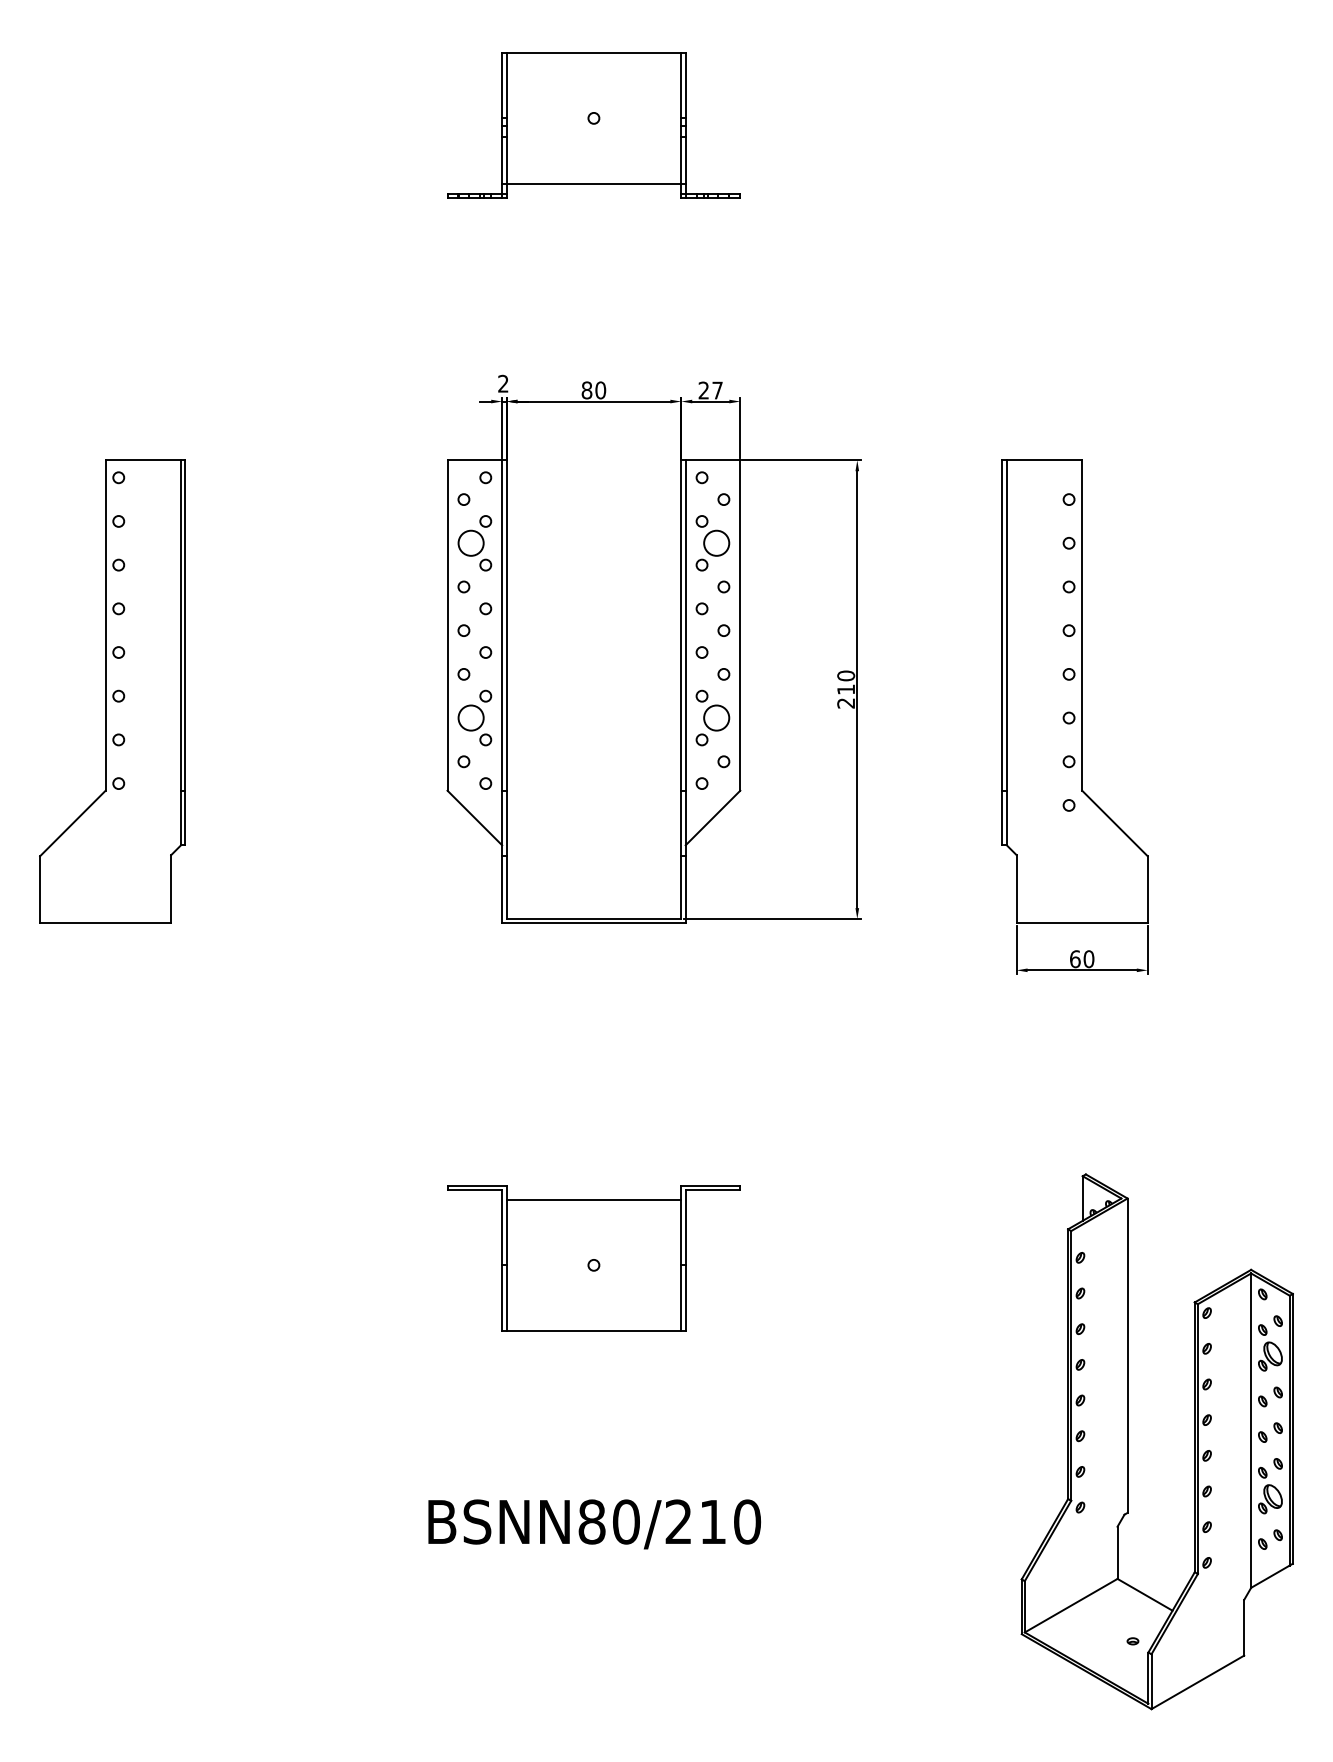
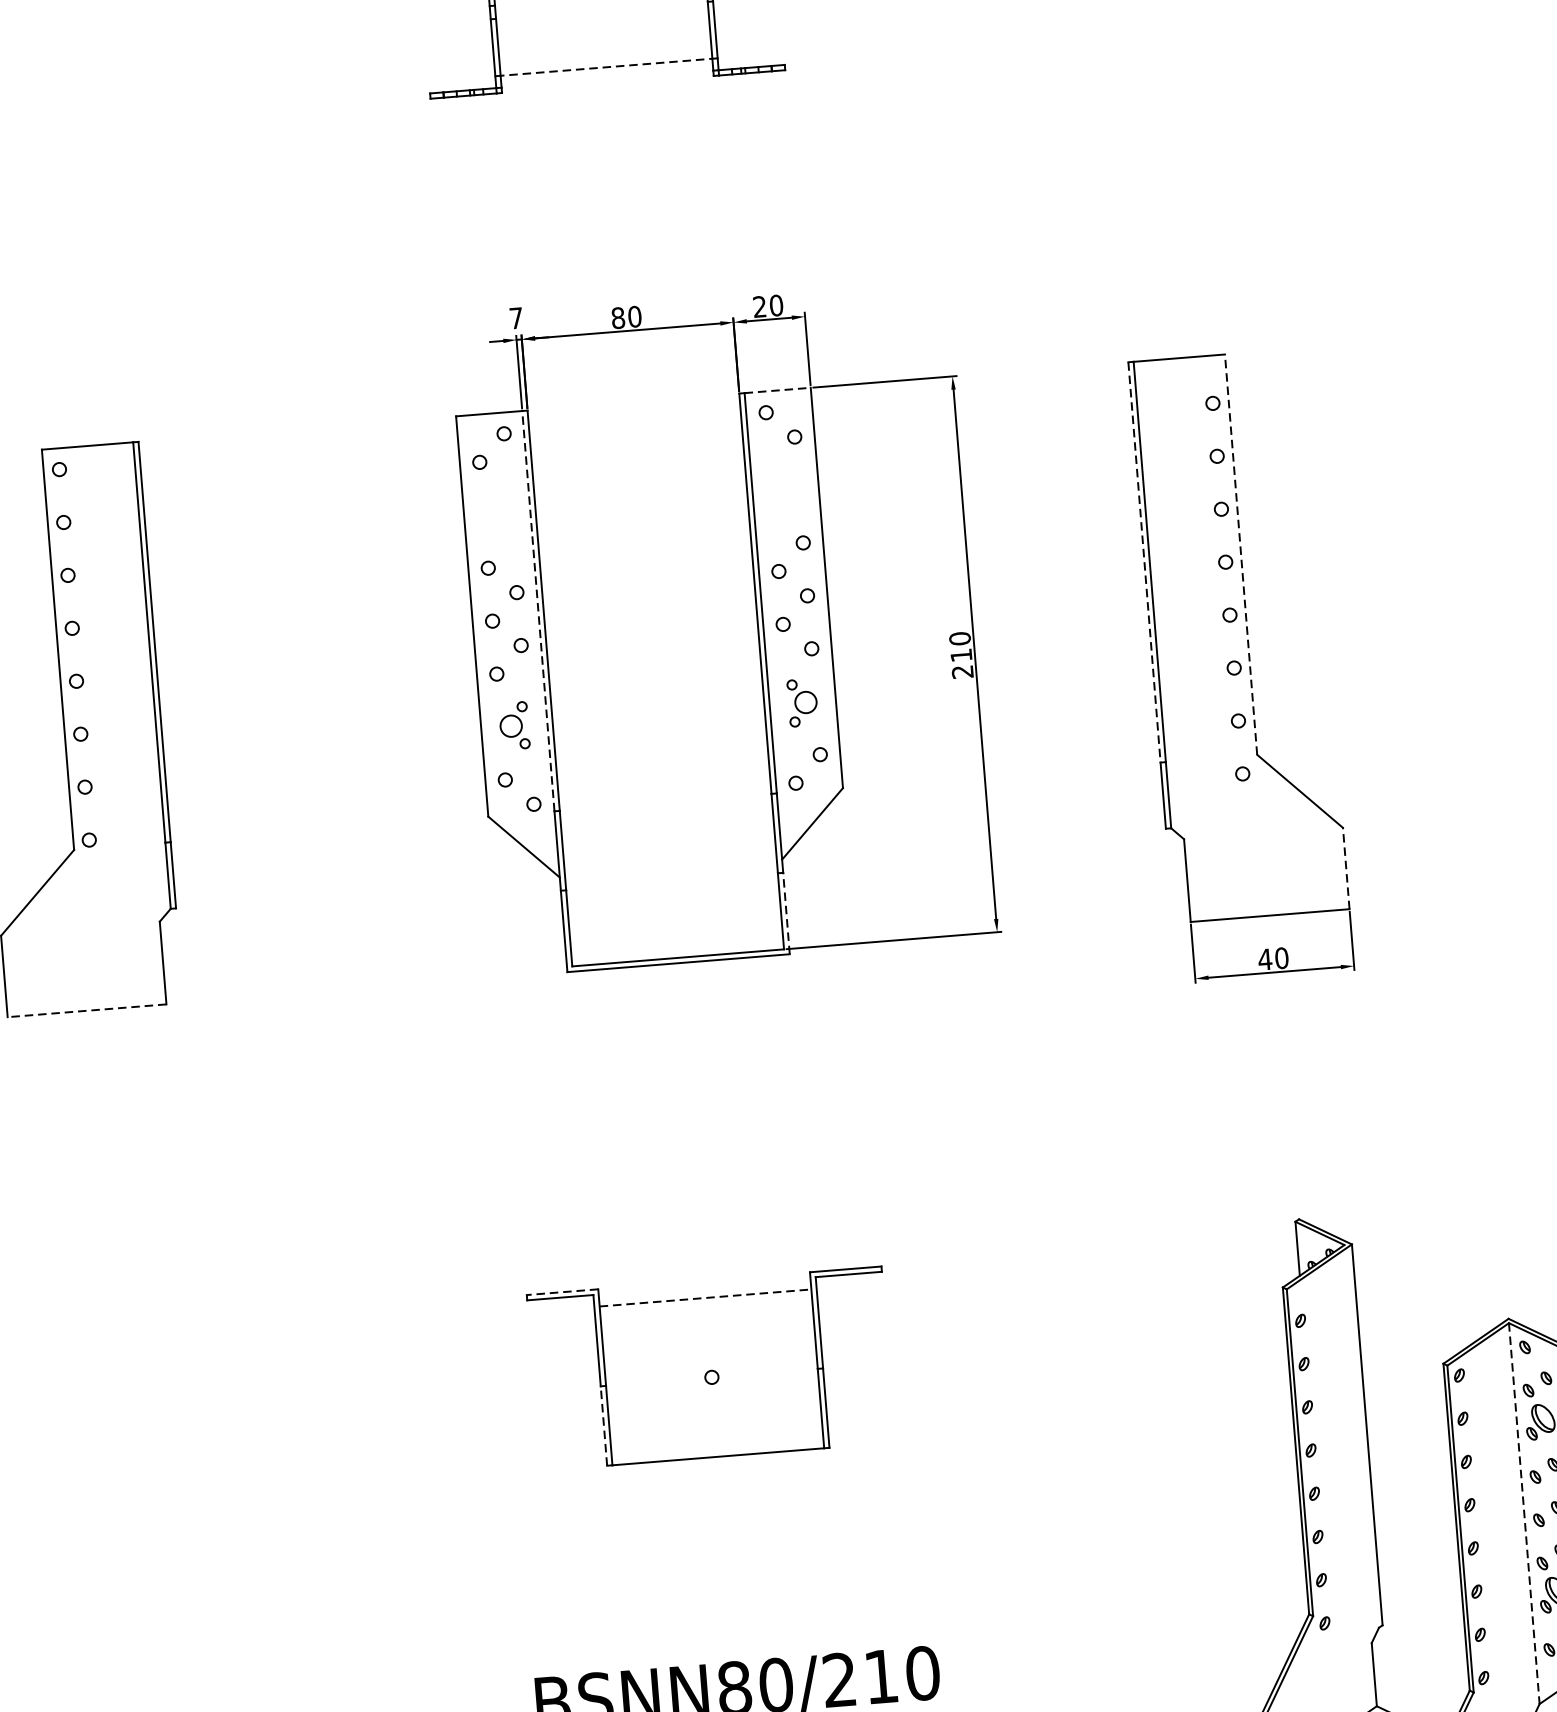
line: (593, 183) -> (605, 66), solid -> dashed
text: (503, 383) -> (516, 317), 2 -> 7
text: (717, 390) -> (776, 305), 27 -> 20
line: (713, 460) -> (778, 390), solid -> dashed
part: (474, 543) -> (496, 514), removed
part: (712, 543) -> (785, 491), removed
line: (502, 625) -> (538, 611), solid -> dashed
line: (1082, 625) -> (1241, 554), solid -> dashed
line: (1002, 626) -> (1144, 563), solid -> dashed
part: (474, 717) -> (513, 725), size x0.7
part: (712, 717) -> (802, 702), size x0.7
line: (685, 889) -> (786, 913), solid -> dashed
line: (1147, 889) -> (1345, 868), solid -> dashed
line: (105, 923) -> (86, 1010), solid -> dashed
text: (1074, 959) -> (1264, 960), 60 -> 40
line: (476, 1185) -> (561, 1292), solid -> dashed
line: (594, 1199) -> (706, 1297), solid -> dashed
line: (502, 1298) -> (604, 1426), solid -> dashed
line: (1251, 1431) -> (1524, 1514), solid -> dashed

